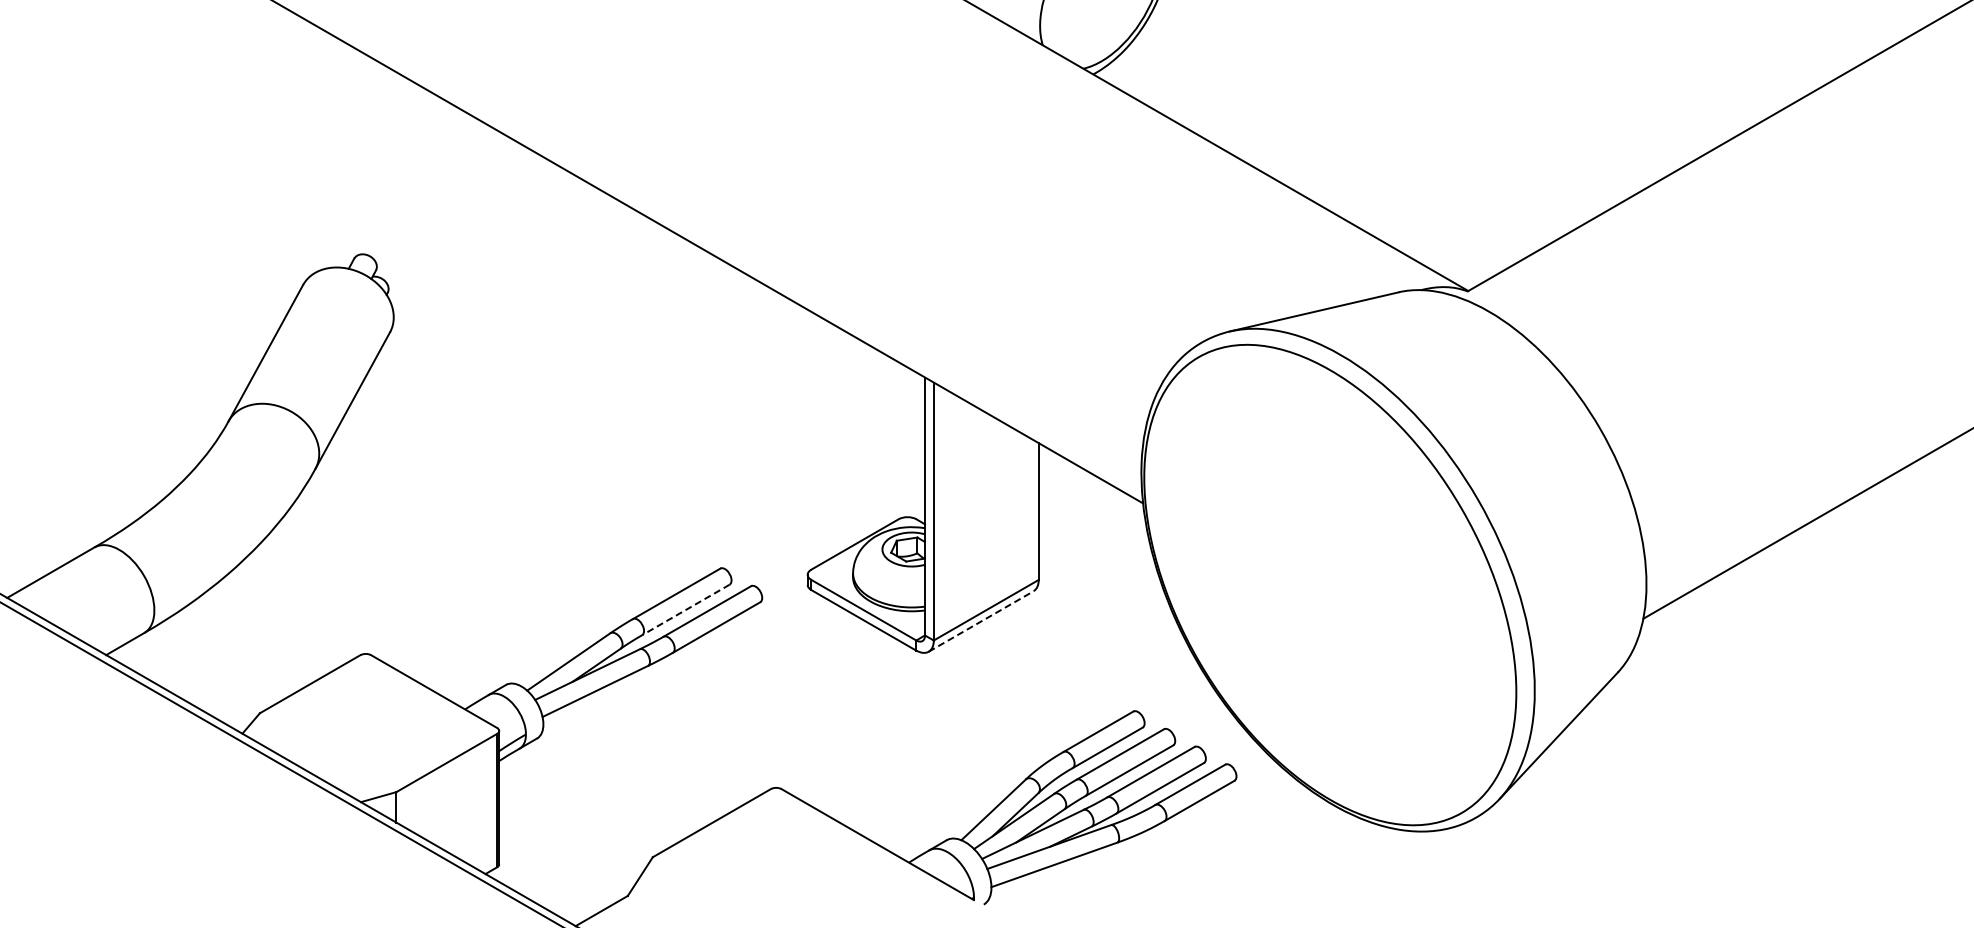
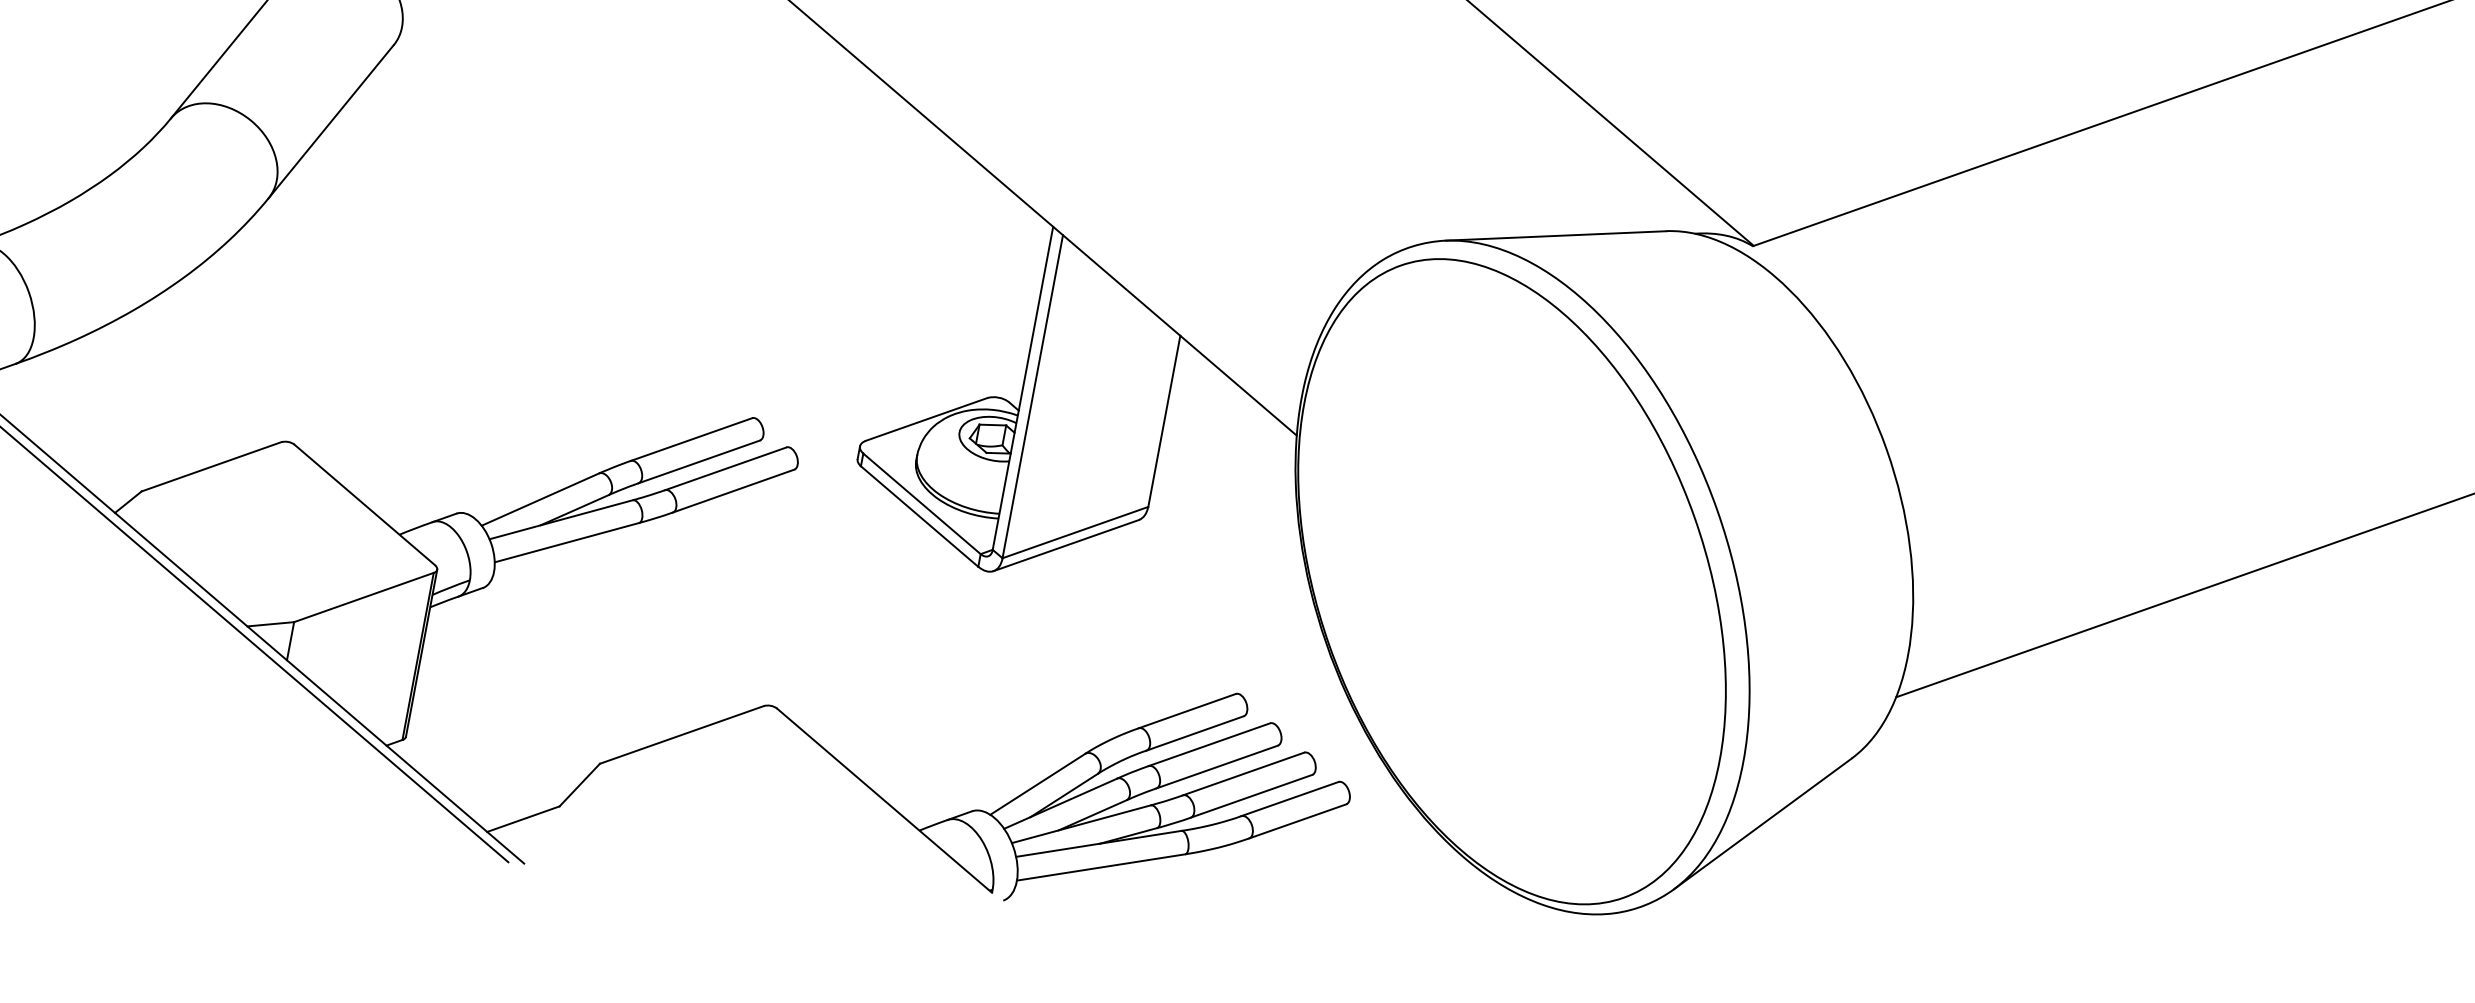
line: (685, 609) -> (698, 461), dashed -> solid
line: (981, 621) -> (1066, 545), dashed -> solid

